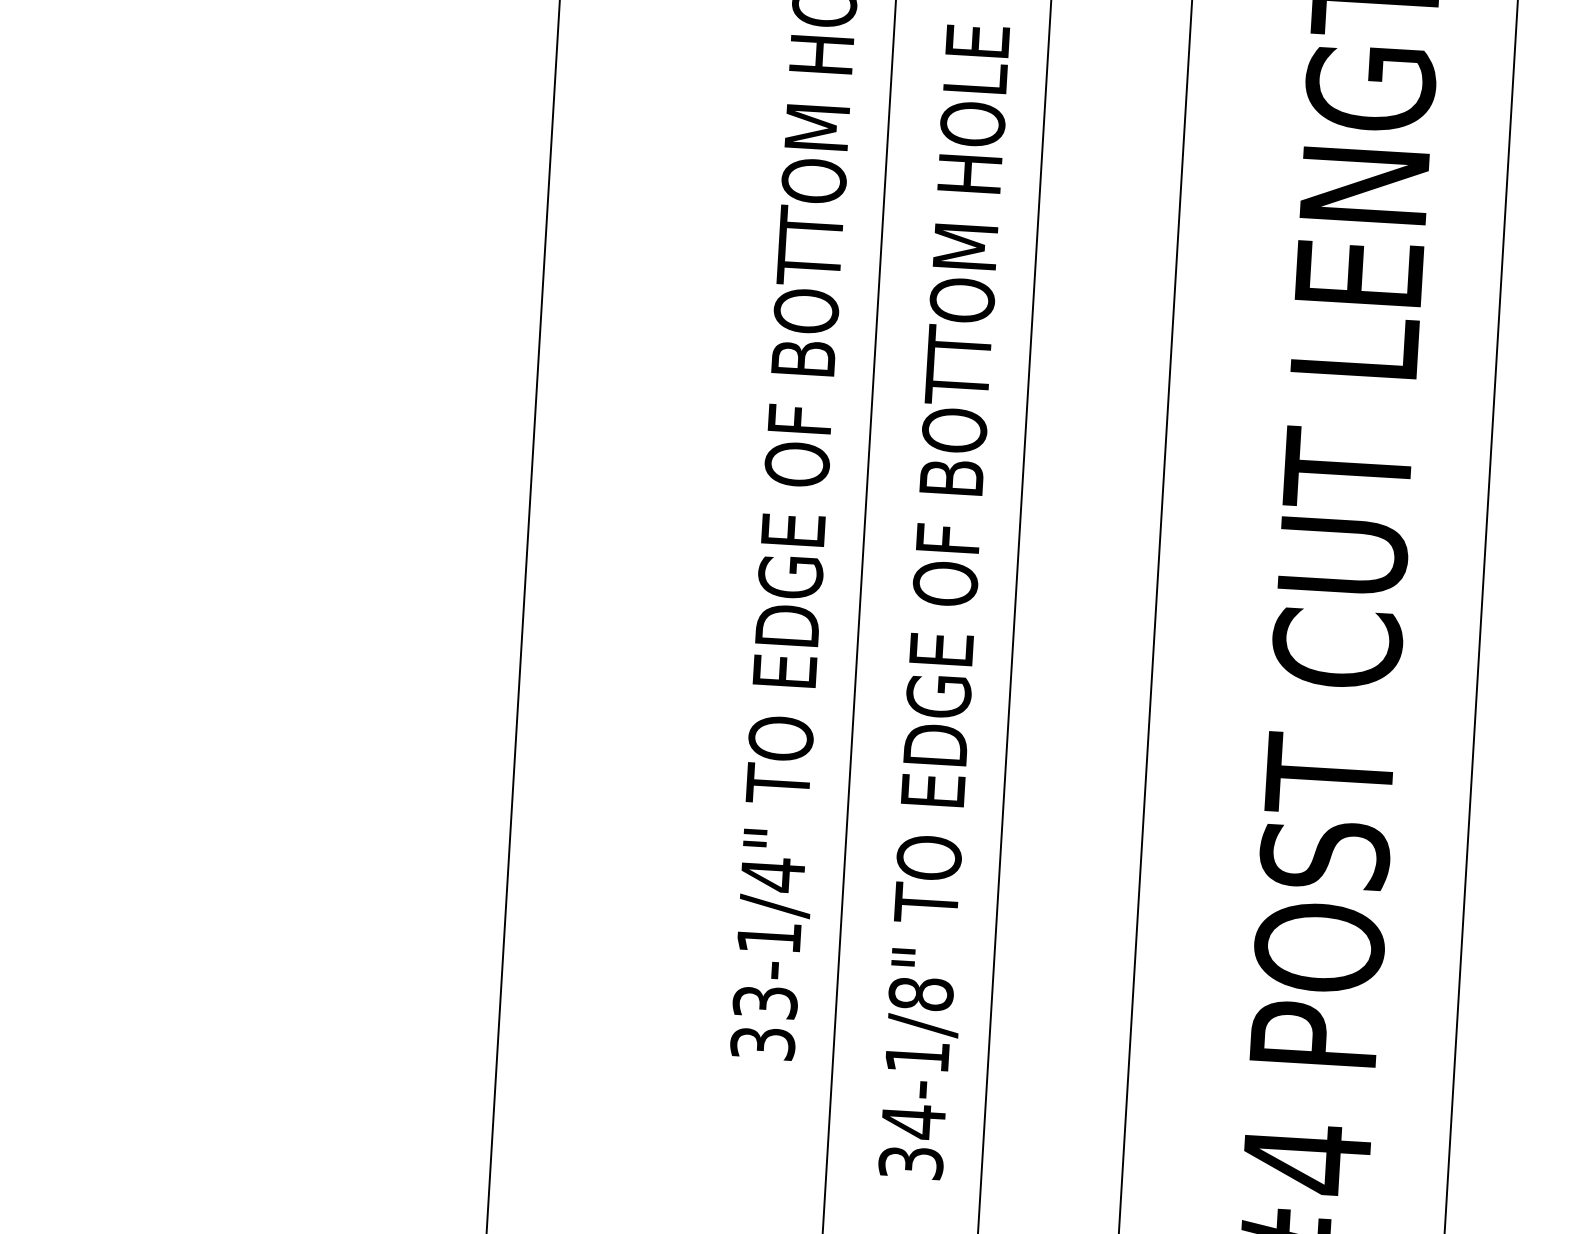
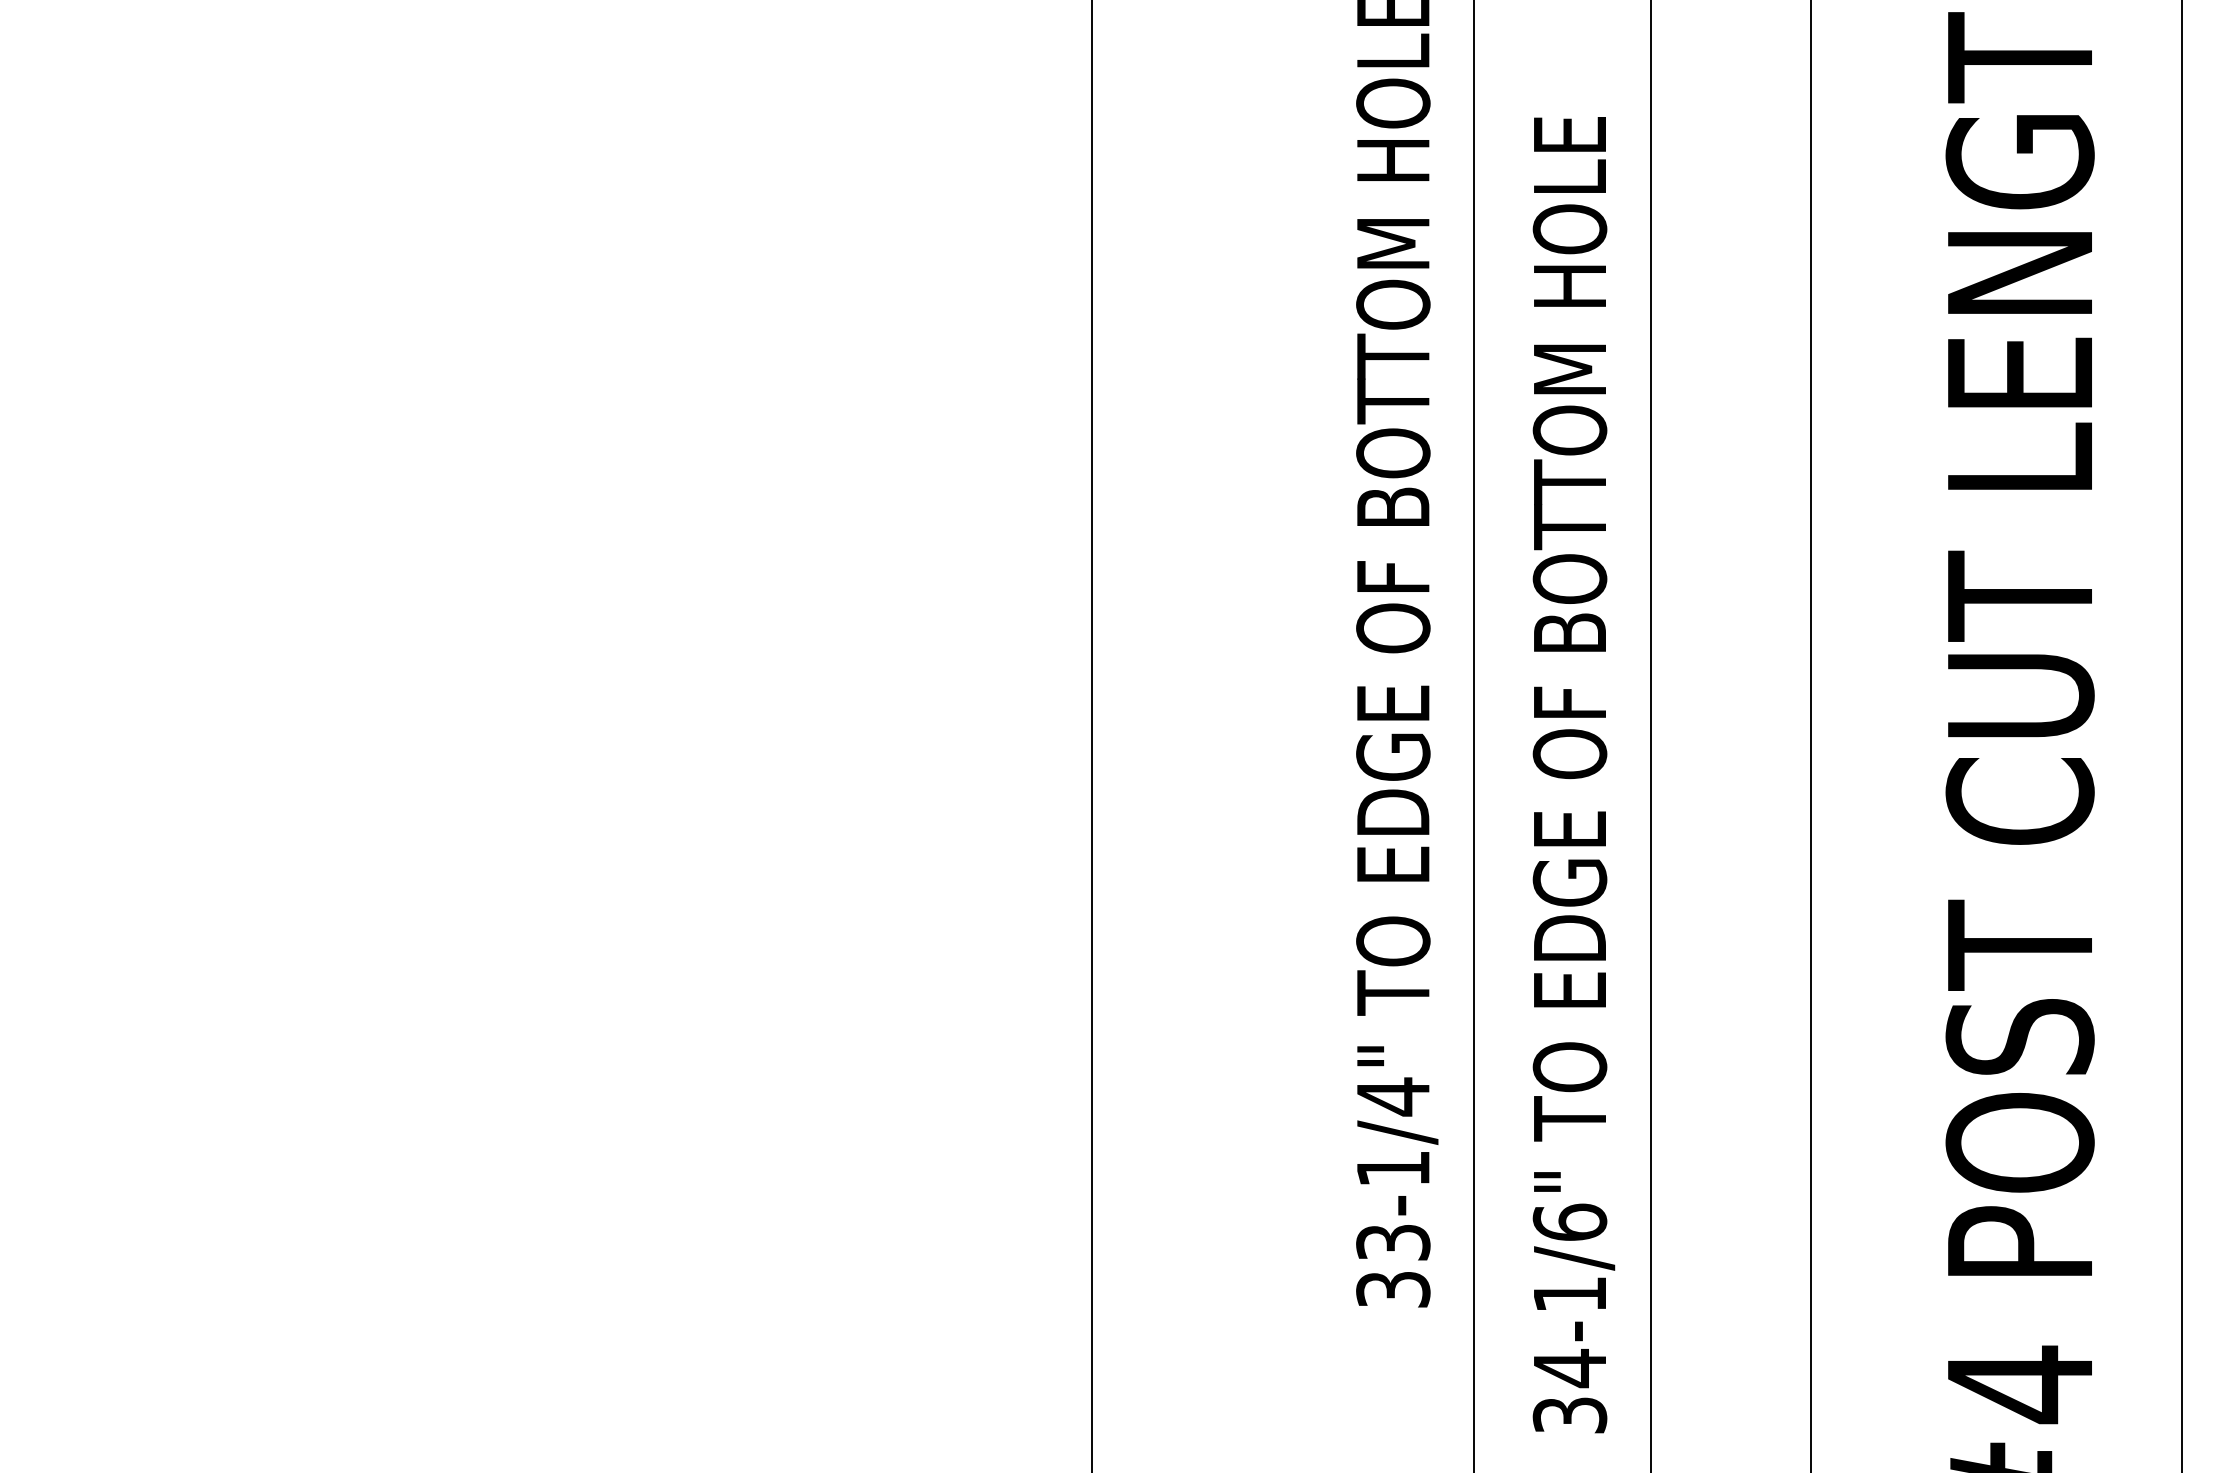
text: (920, 993) -> (1569, 1221), 34-1/8" -> 34-1/6"

